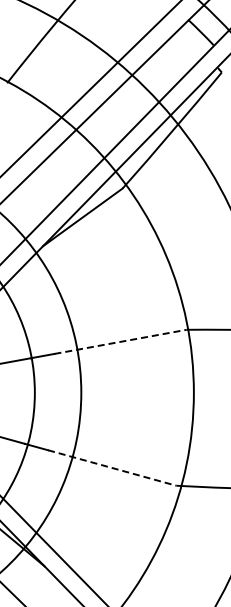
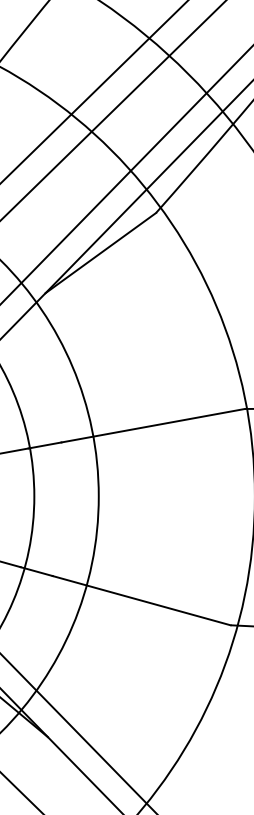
line: (121, 341) -> (154, 425), dashed -> solid
line: (112, 468) -> (142, 601), dashed -> solid

